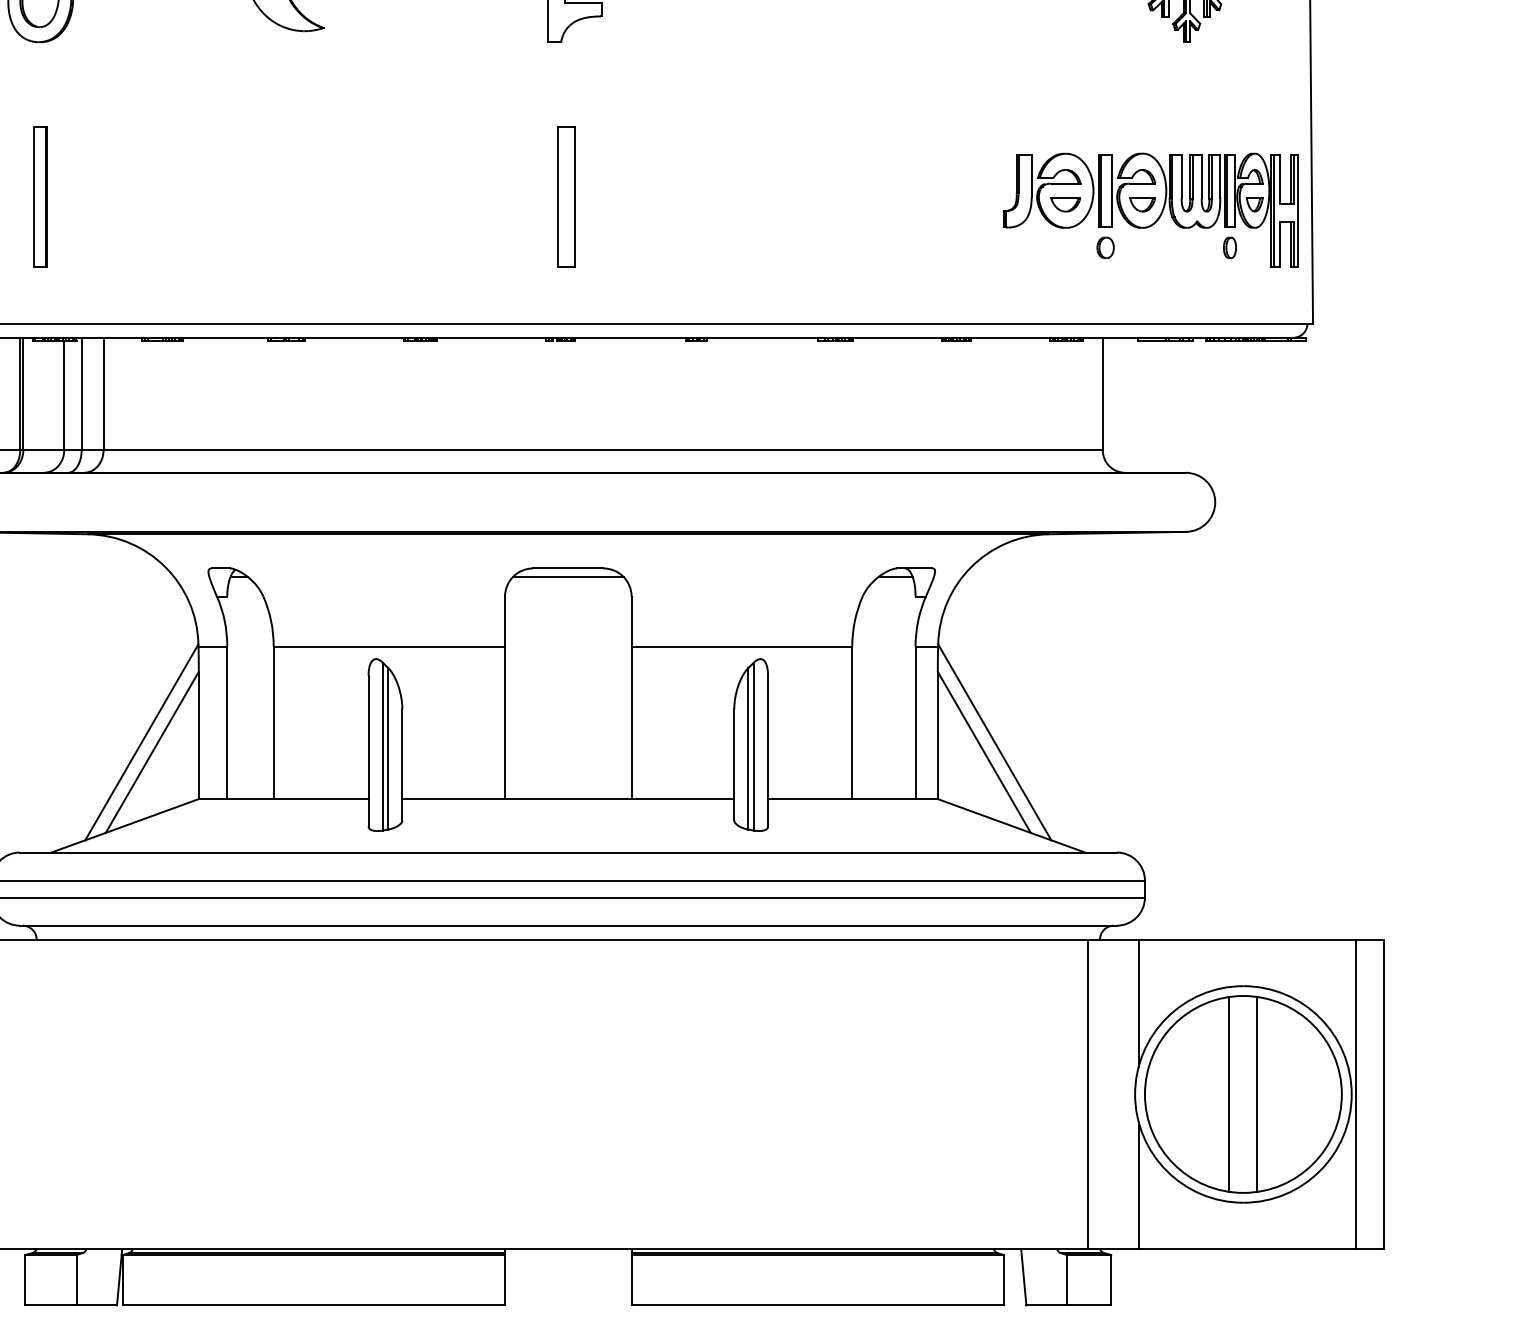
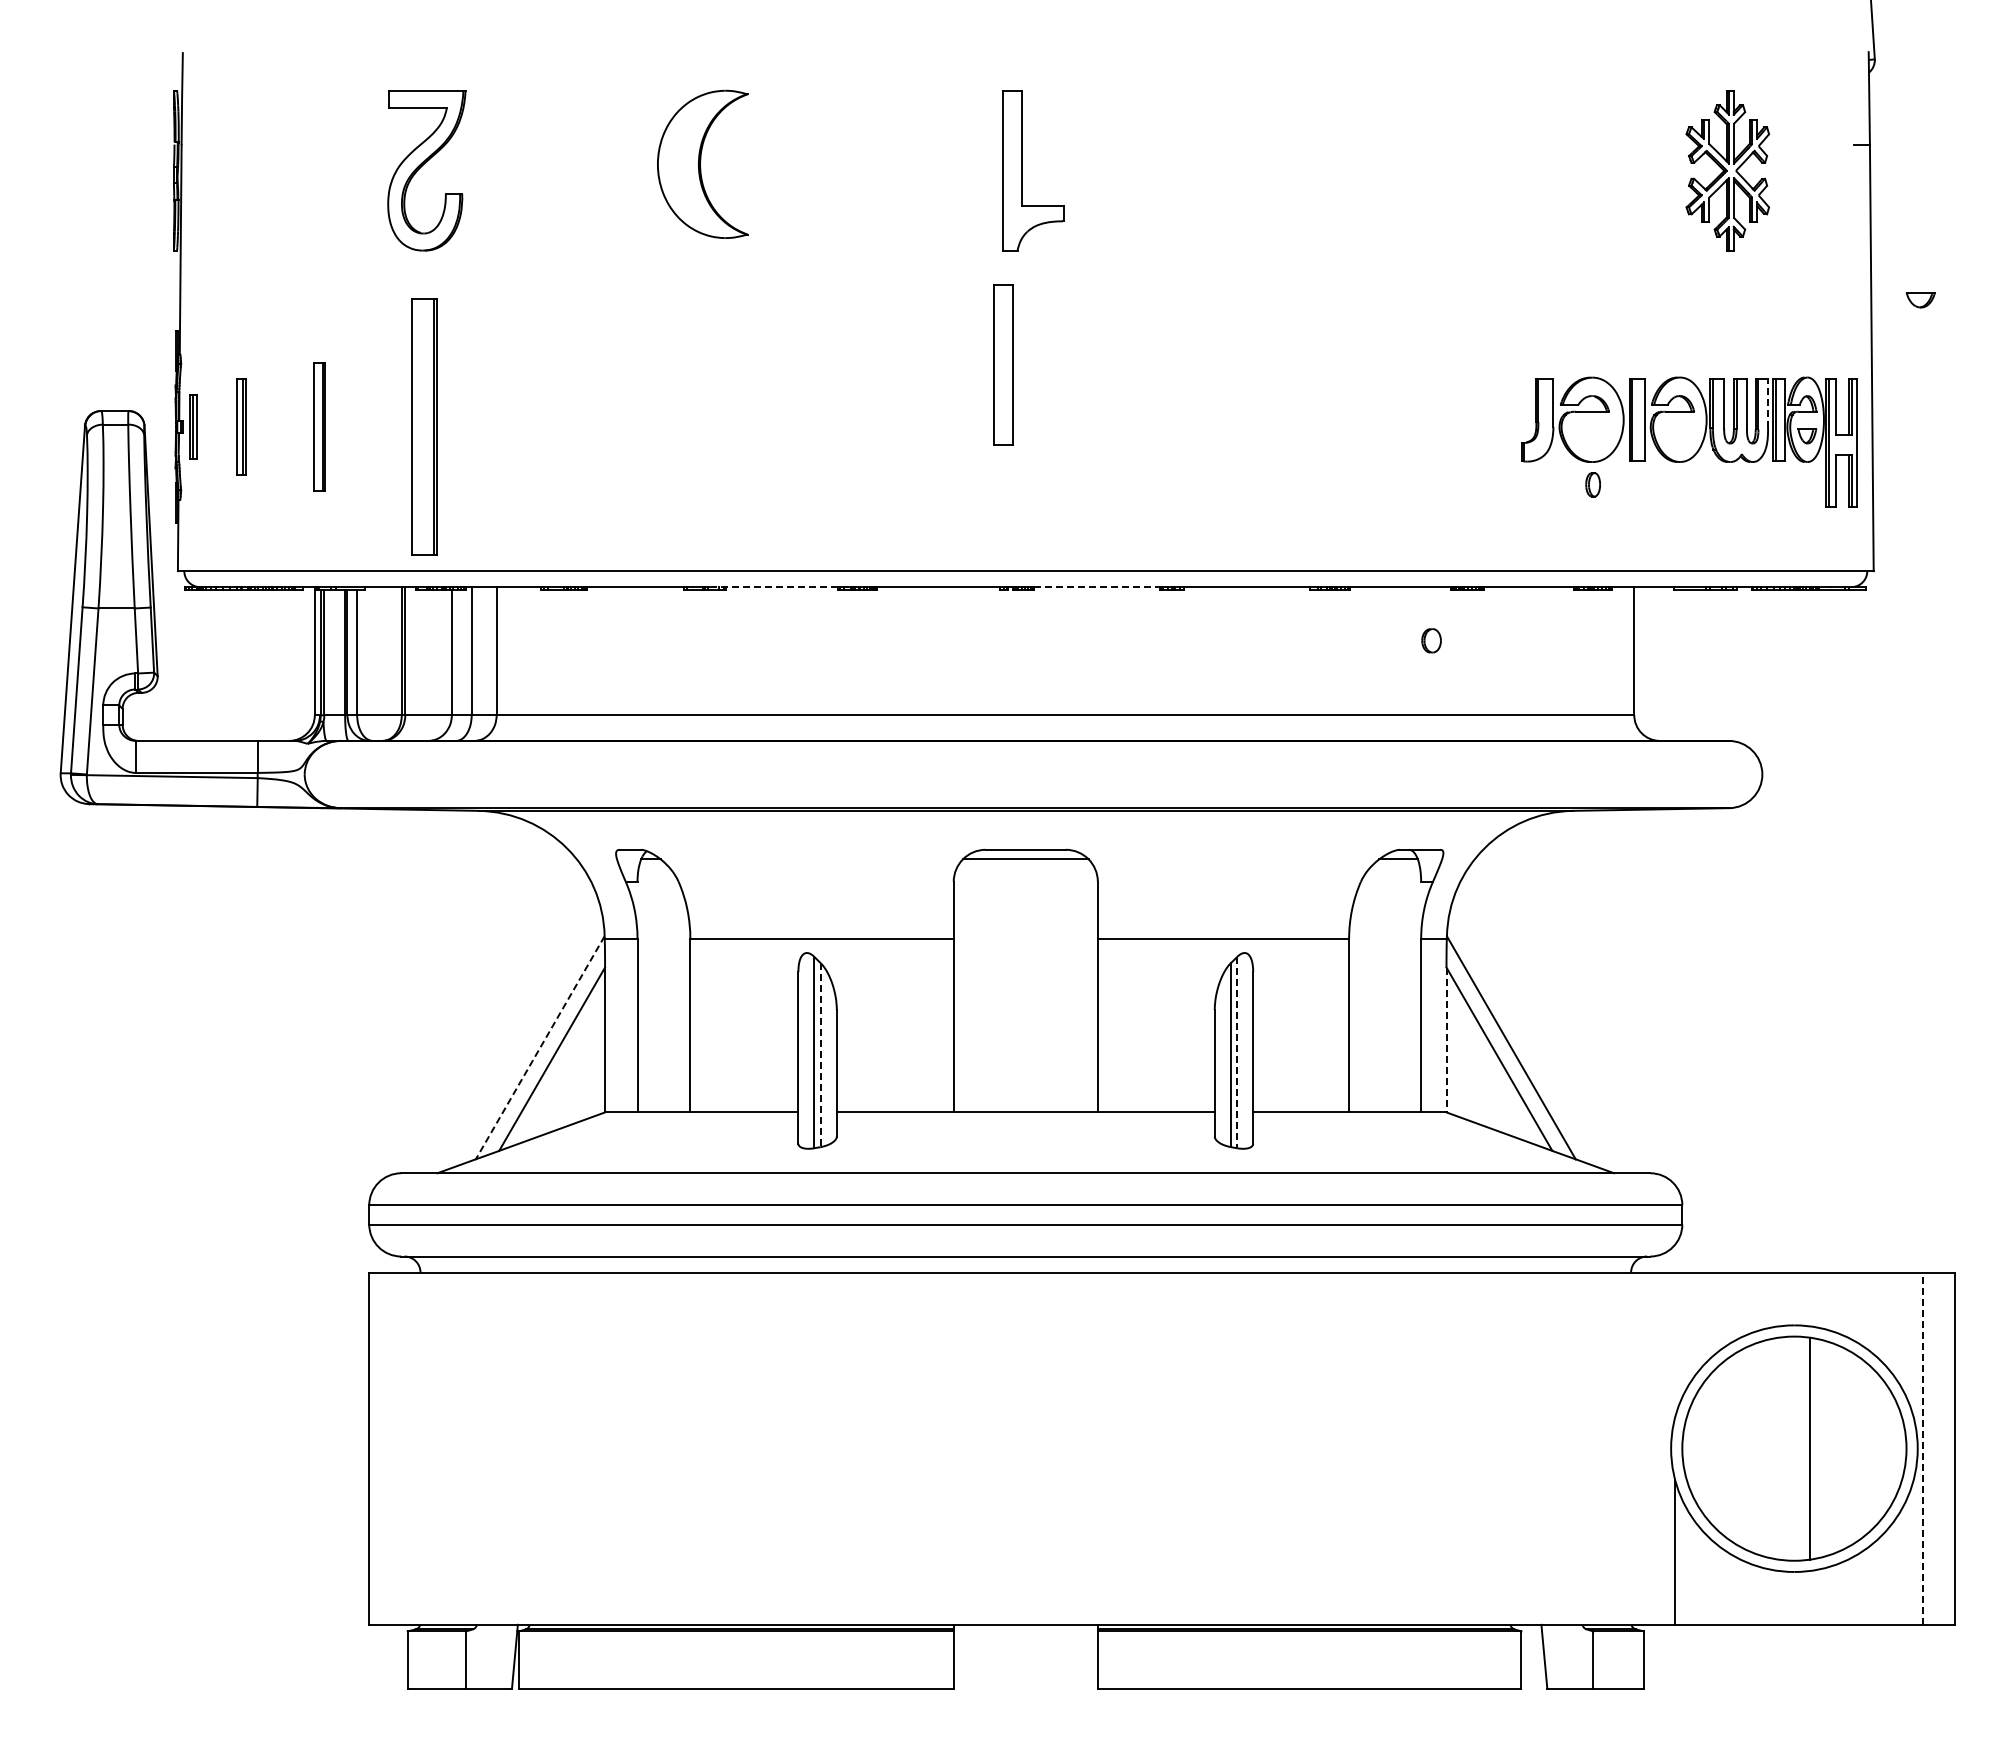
line: (1220, 175) -> (1768, 402), solid -> dashed
part: (40, 196) -> (424, 426), size x1.6
part: (566, 196) -> (1003, 364), moved
part: (1066, 205) -> (1592, 436), removed
part: (1142, 205) -> (1920, 300), moved
part: (1105, 247) -> (1431, 640), moved
part: (1229, 247) -> (1592, 484), moved
line: (348, 338) -> (775, 587), solid -> dashed
line: (631, 338) -> (1097, 587), solid -> dashed
line: (937, 735) -> (1446, 1040), solid -> dashed
line: (142, 742) -> (540, 1047), solid -> dashed
line: (754, 746) -> (1237, 1052), solid -> dashed
line: (388, 749) -> (820, 1055), solid -> dashed
line: (1138, 1002) -> (1675, 1344), removed
line: (1088, 1094) -> (1617, 1448), removed
line: (1229, 1094) -> (1778, 1448), removed
line: (1355, 1094) -> (1922, 1448), solid -> dashed

